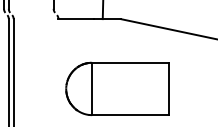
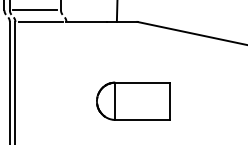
line: (30, 8) -> (34, 9), added
line: (35, 19) -> (40, 22), added
part: (116, 88) -> (132, 100), size x0.62

